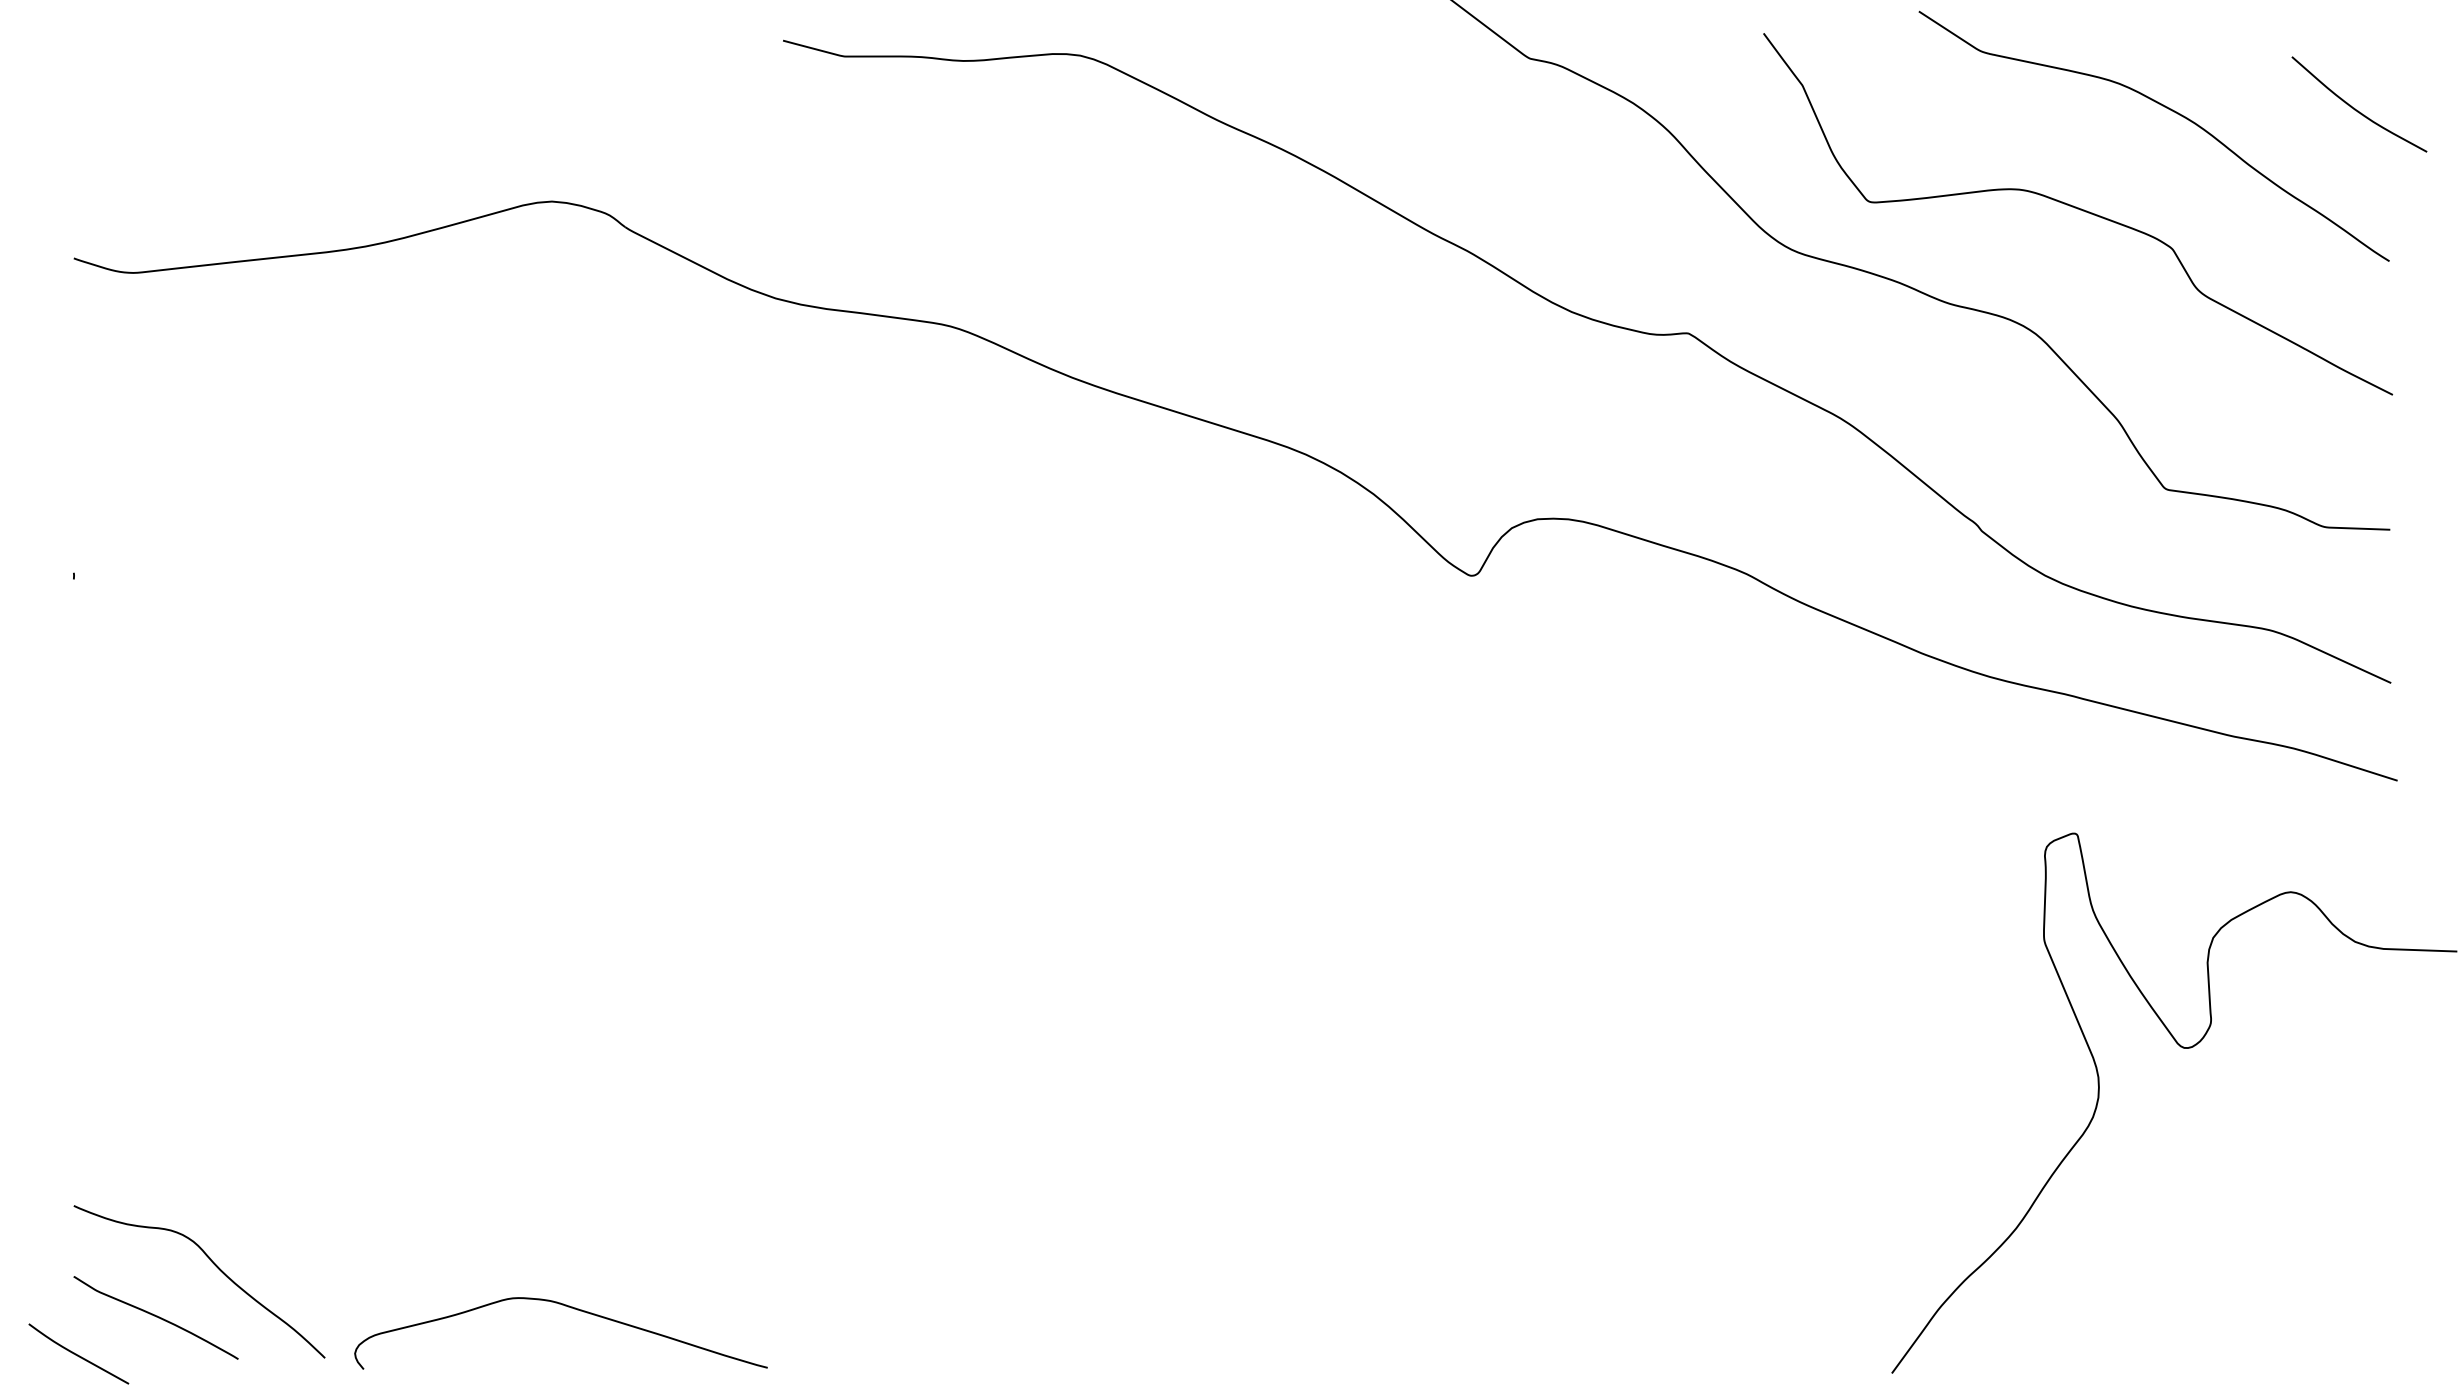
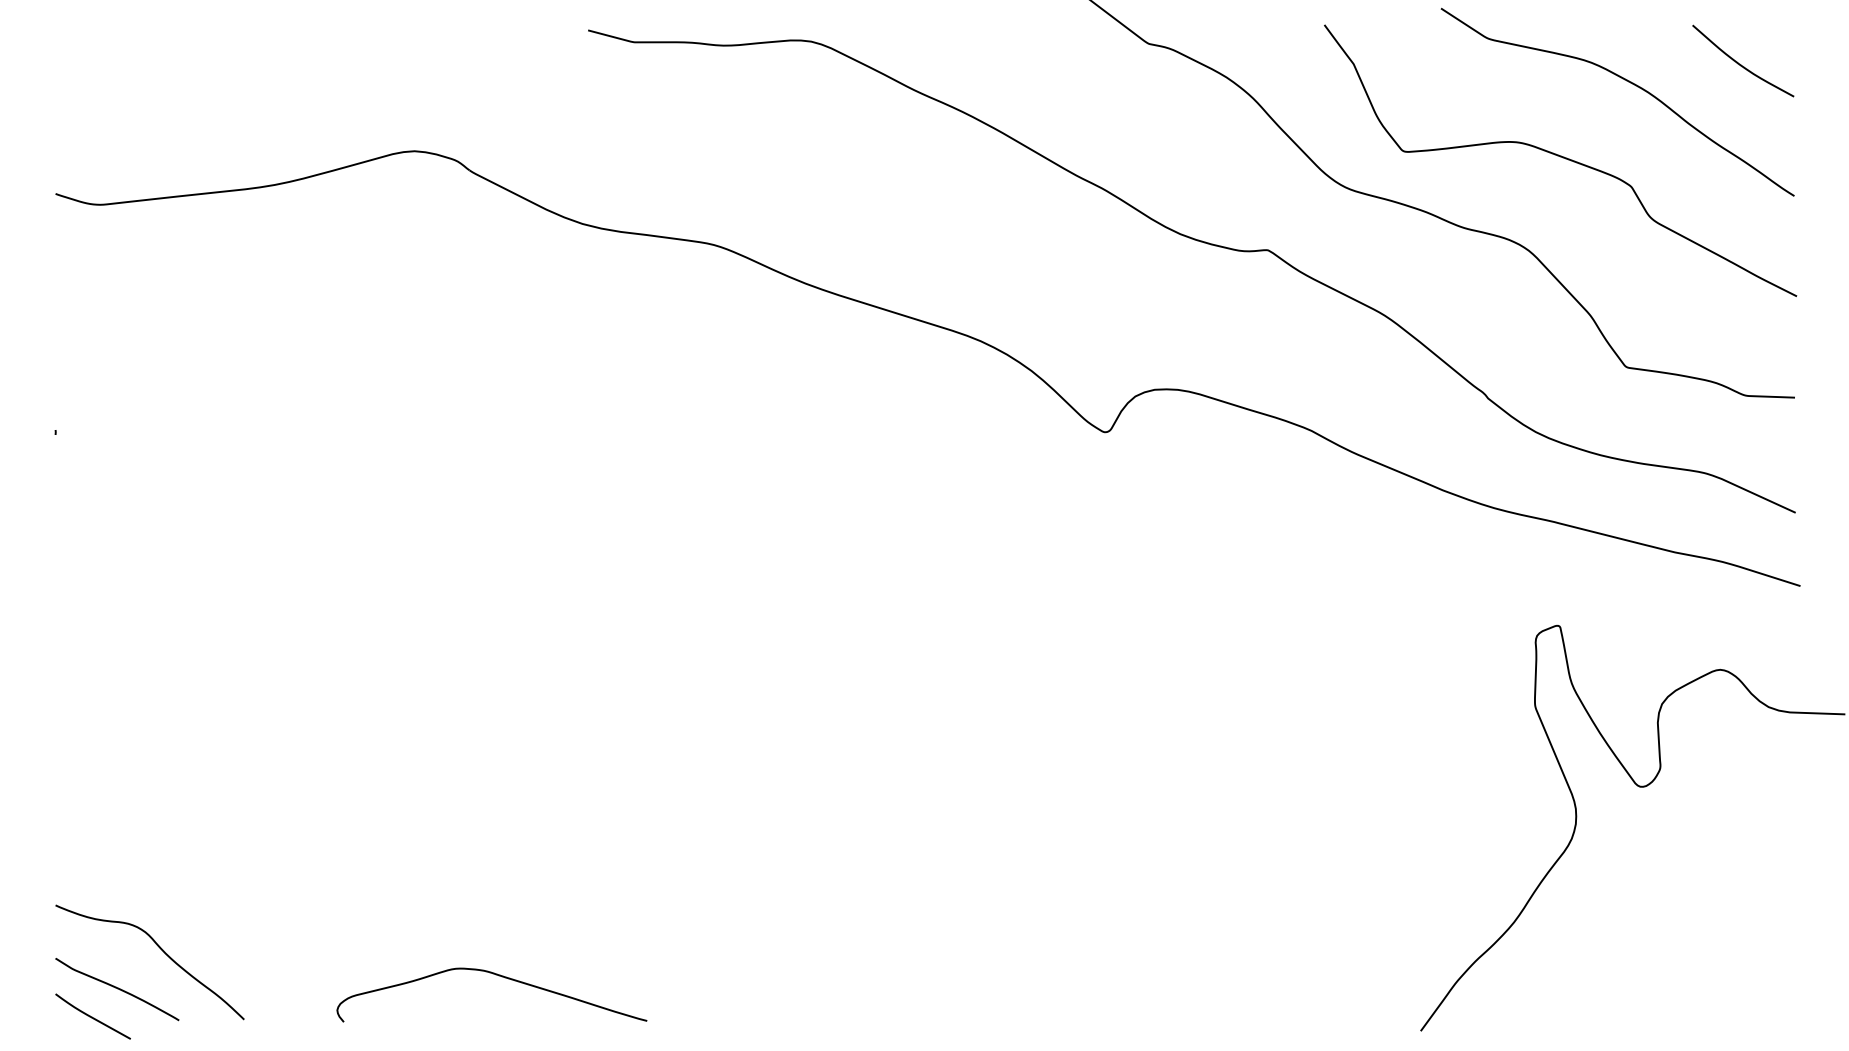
curve: (2355, 108) -> (1740, 64), moved
curve: (568, 1307) -> (497, 975), moved
curve: (78, 1354) -> (92, 1016), moved

